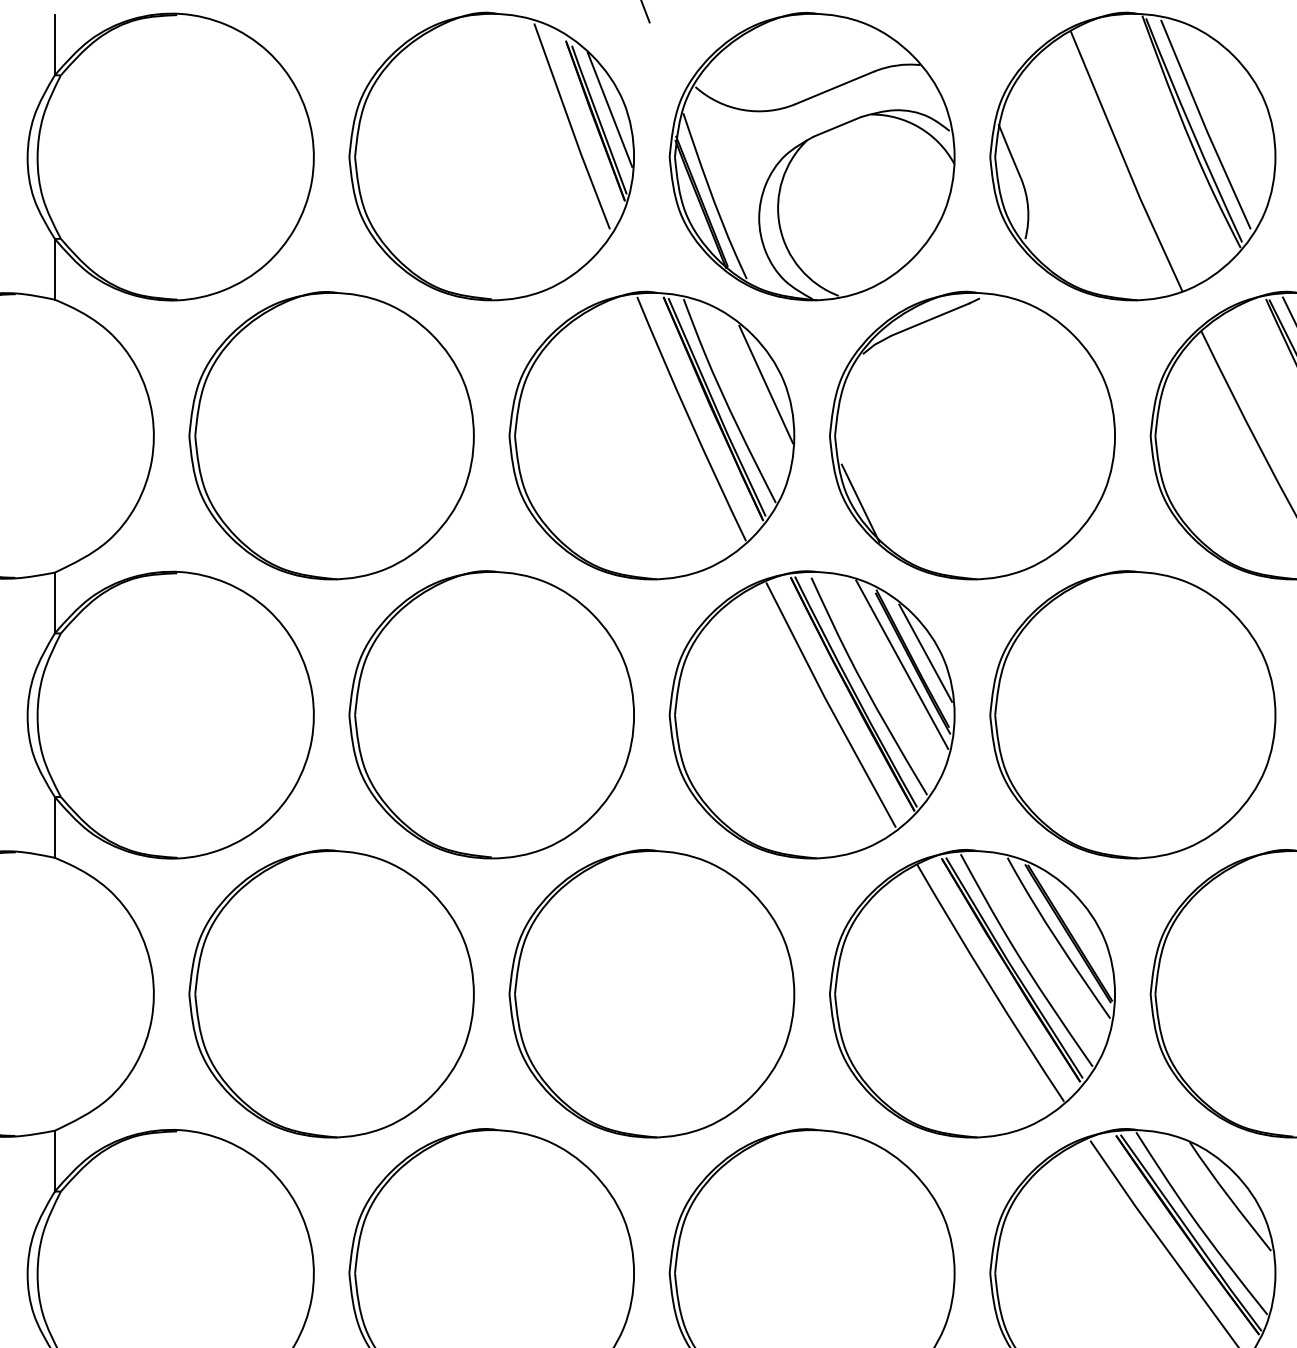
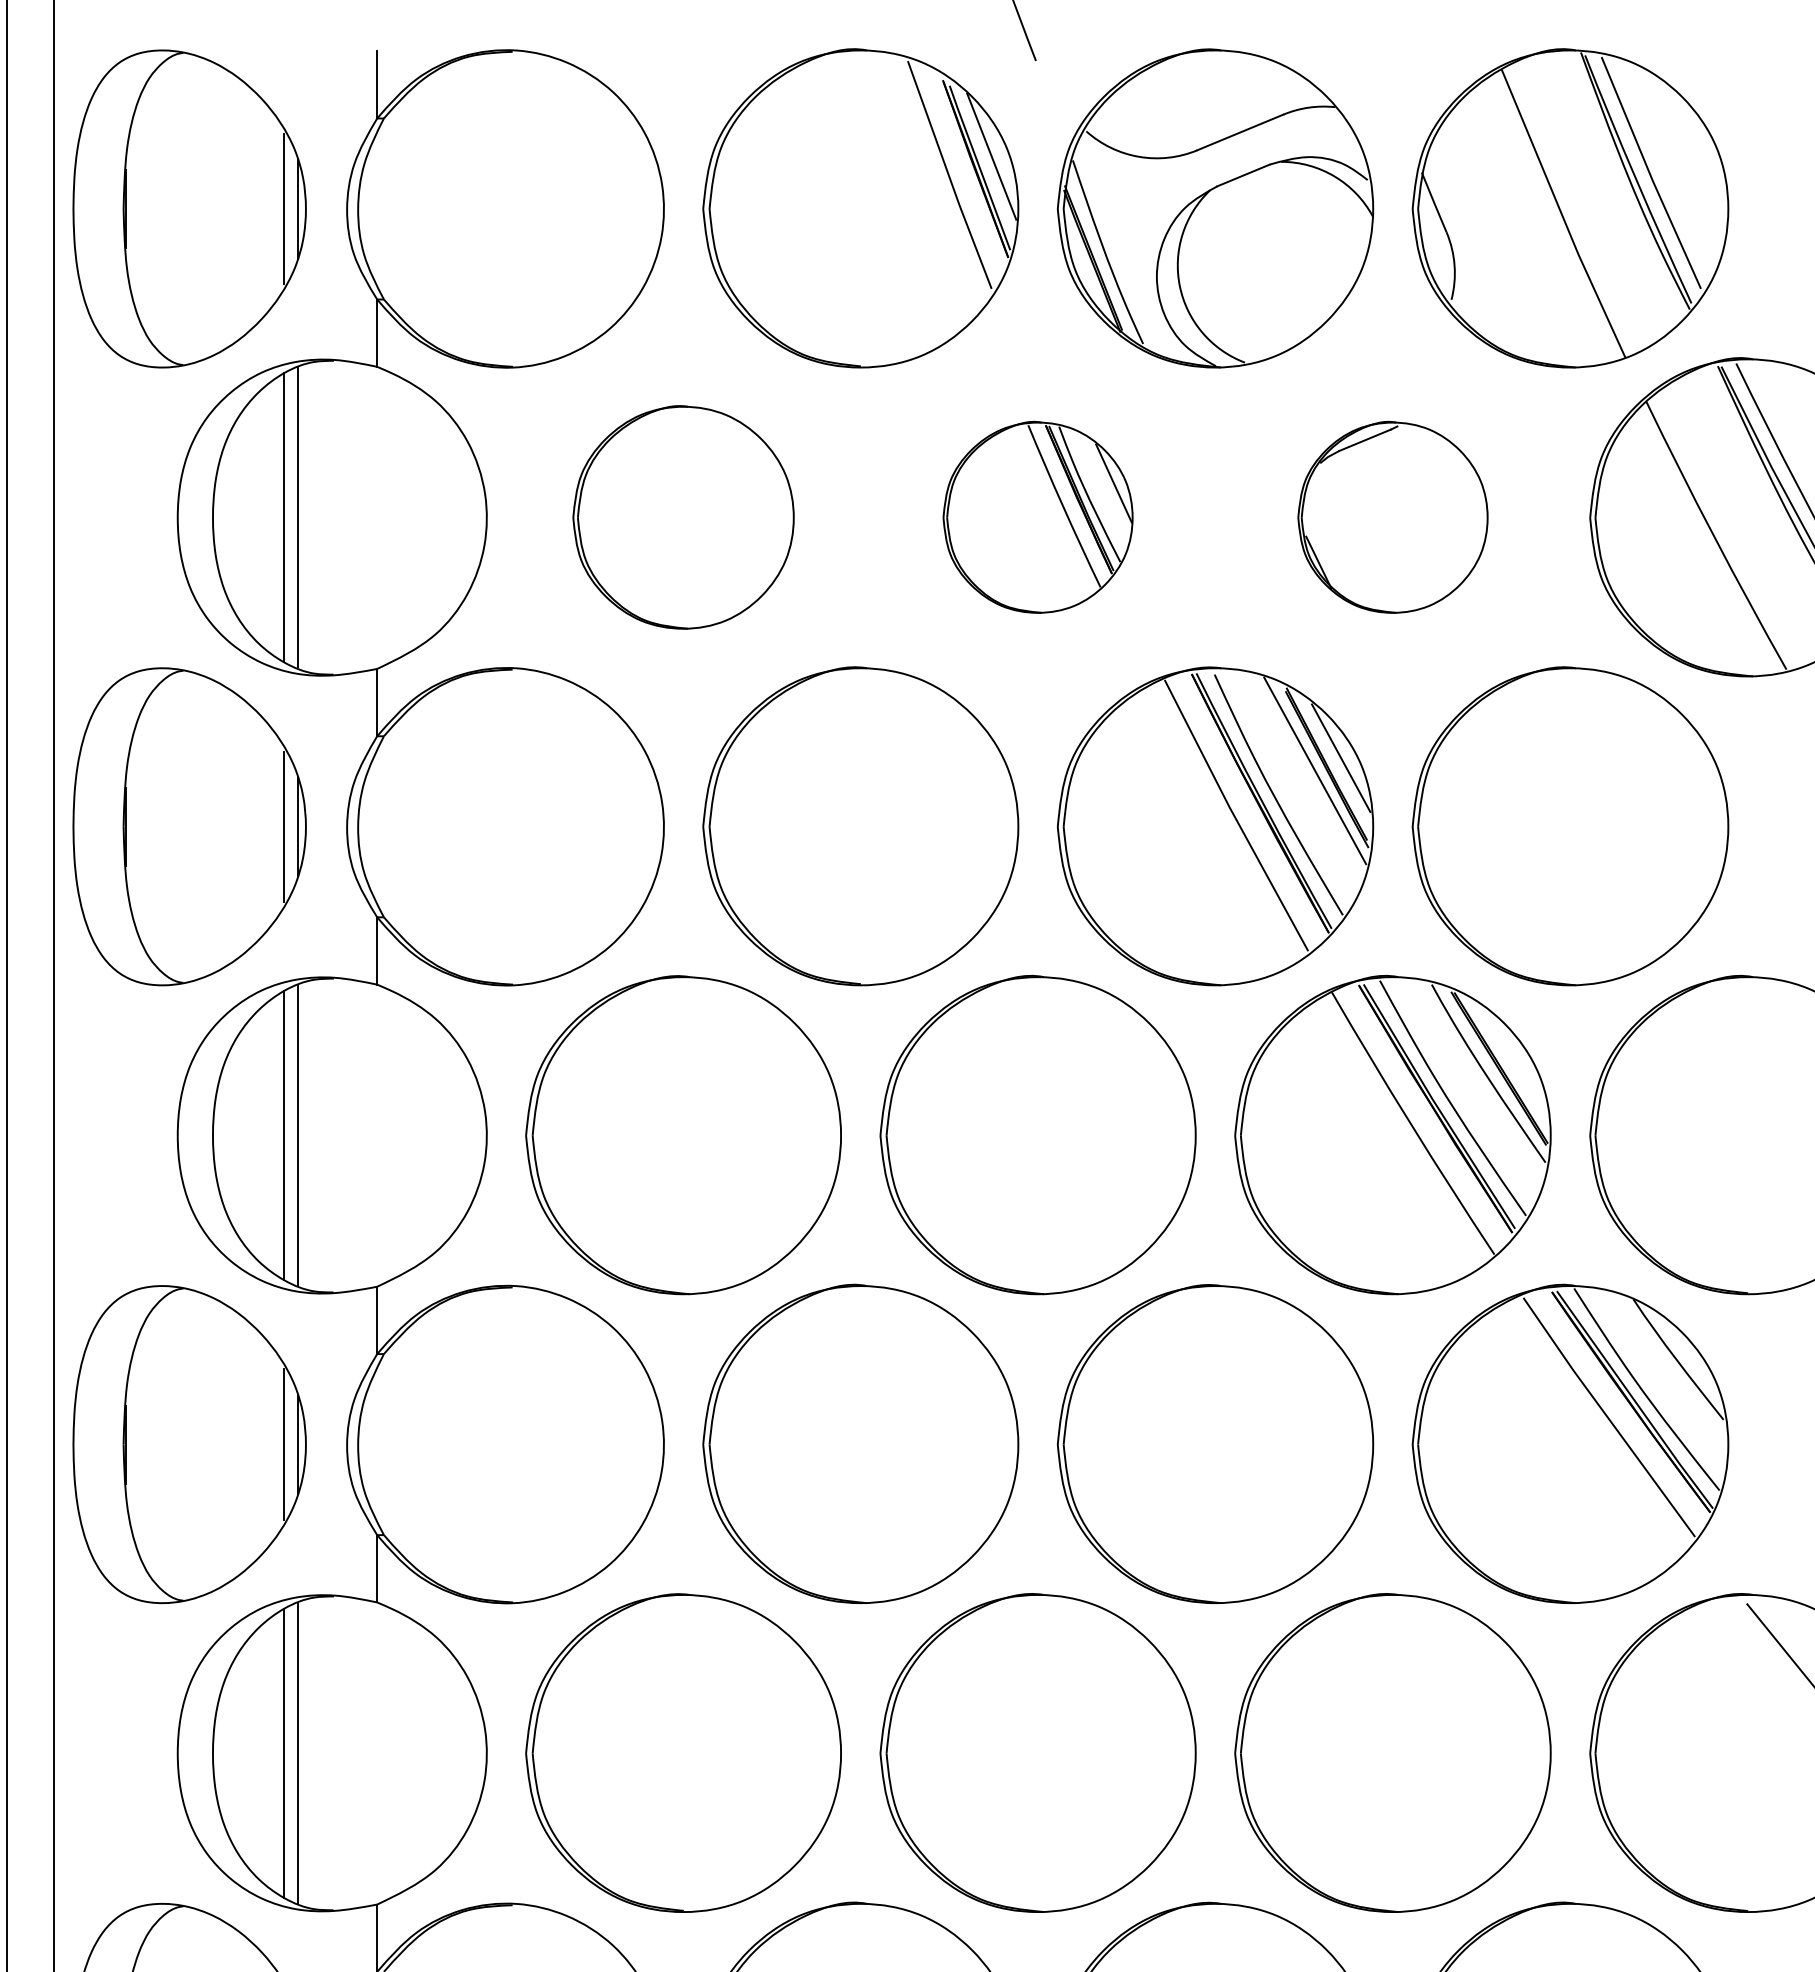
part: (331, 435) -> (683, 517), size x0.7
part: (651, 435) -> (1037, 517), size x0.6
part: (972, 435) -> (1392, 517), size x0.6

